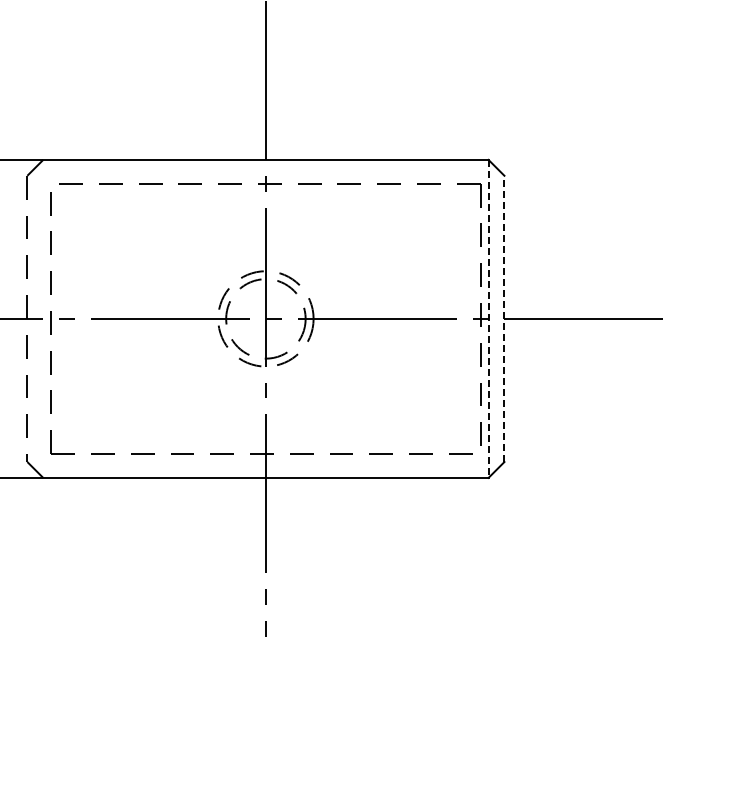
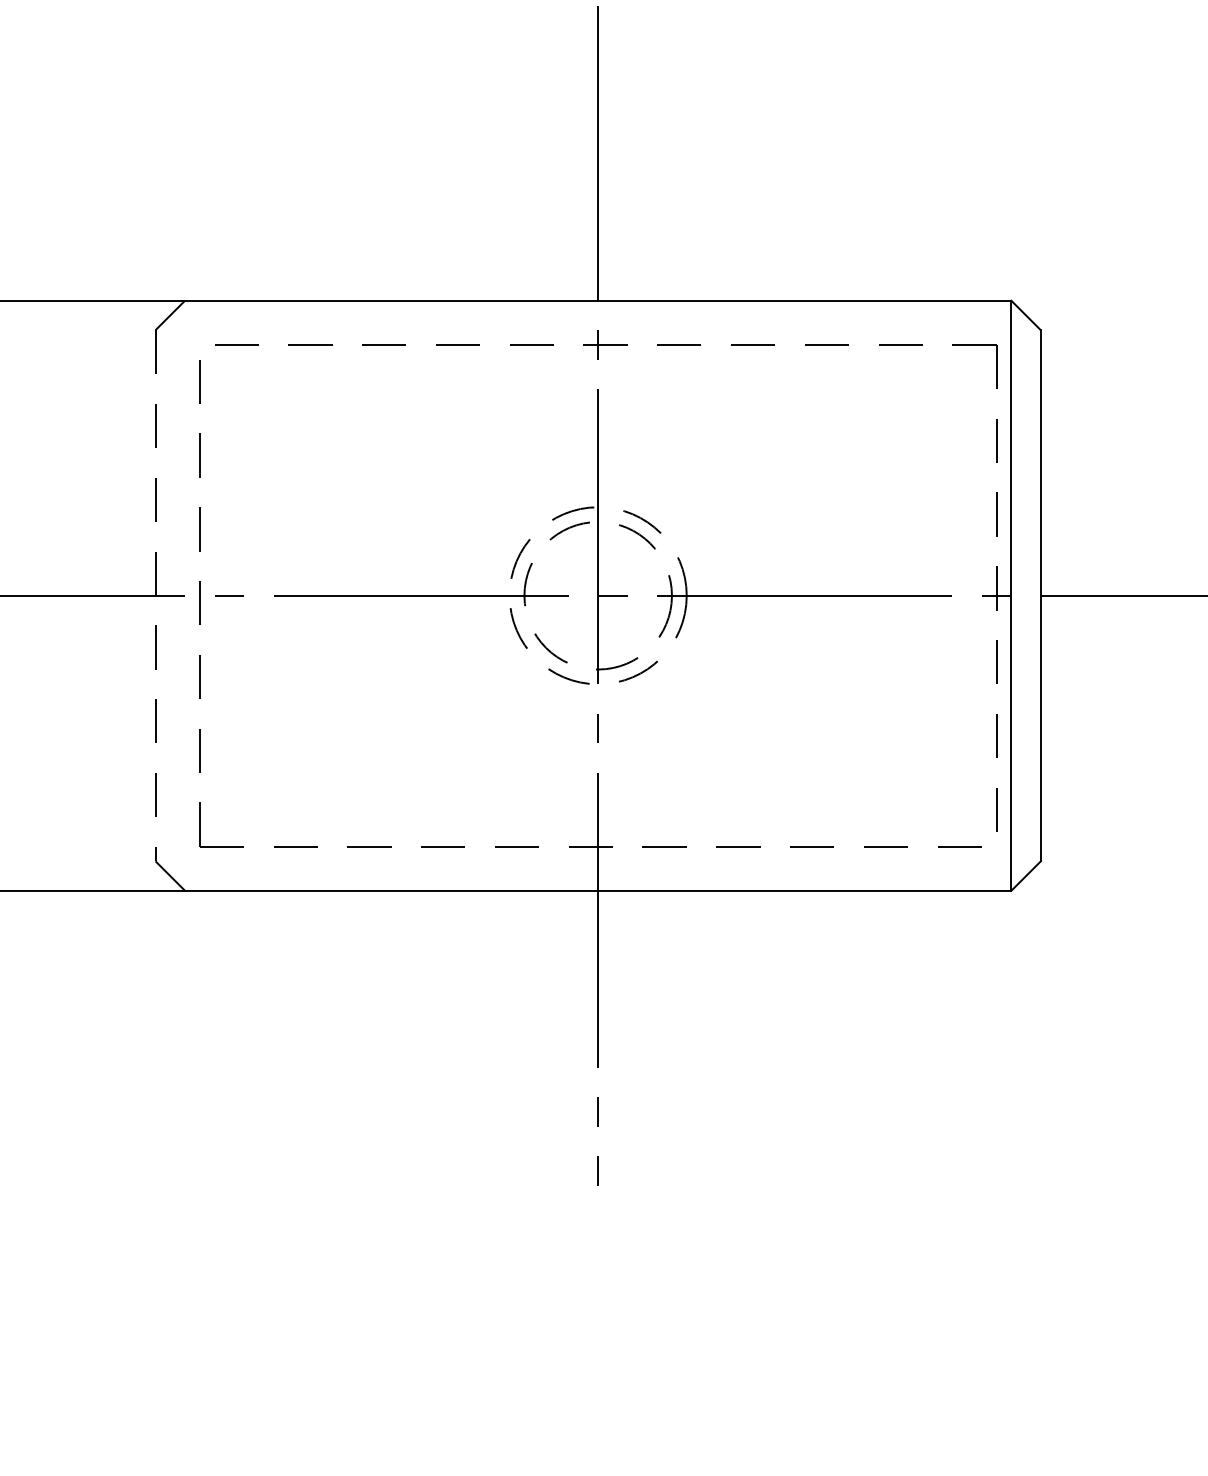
line: (504, 318) -> (1040, 595), dashed -> solid
line: (488, 319) -> (1011, 596), dashed -> solid

